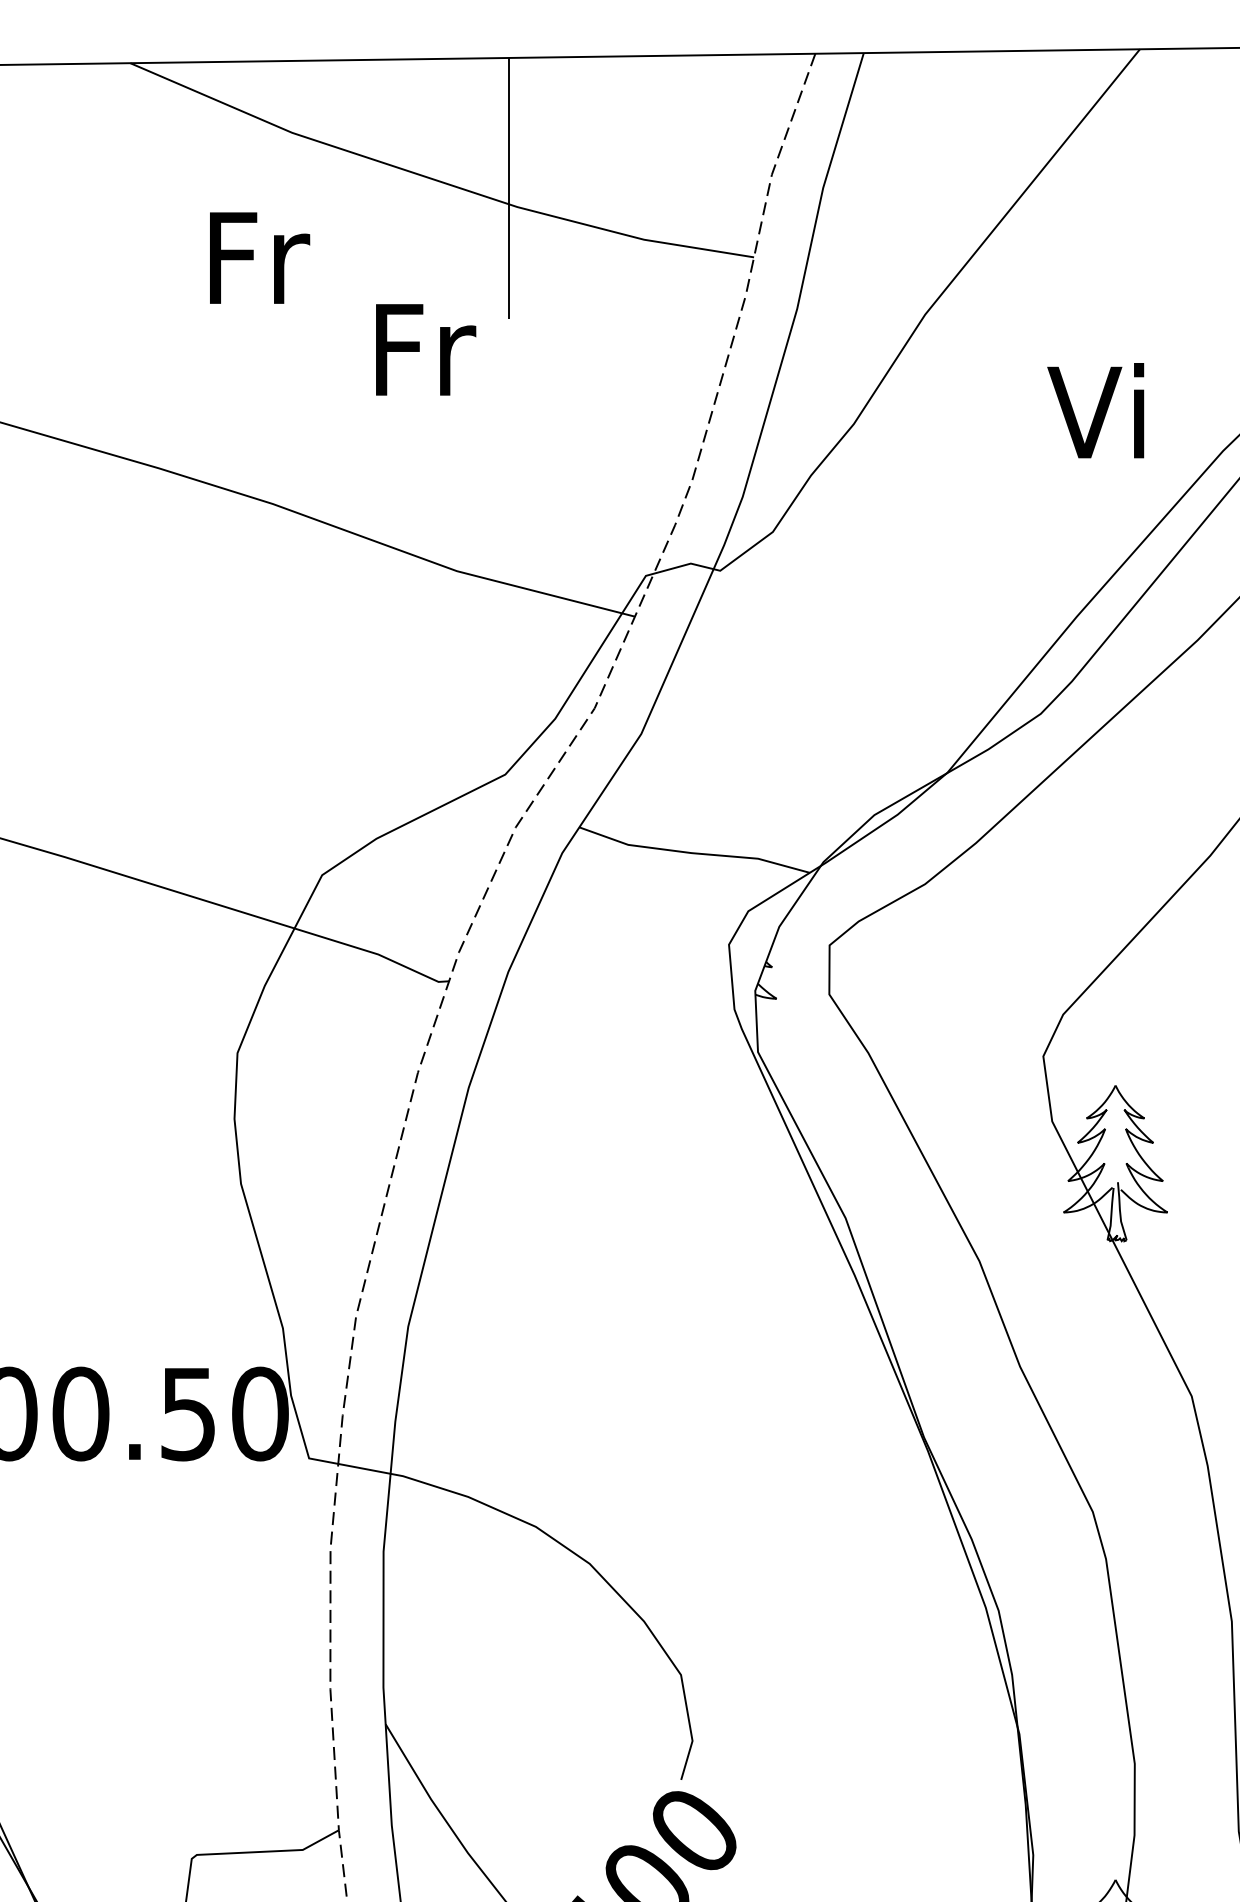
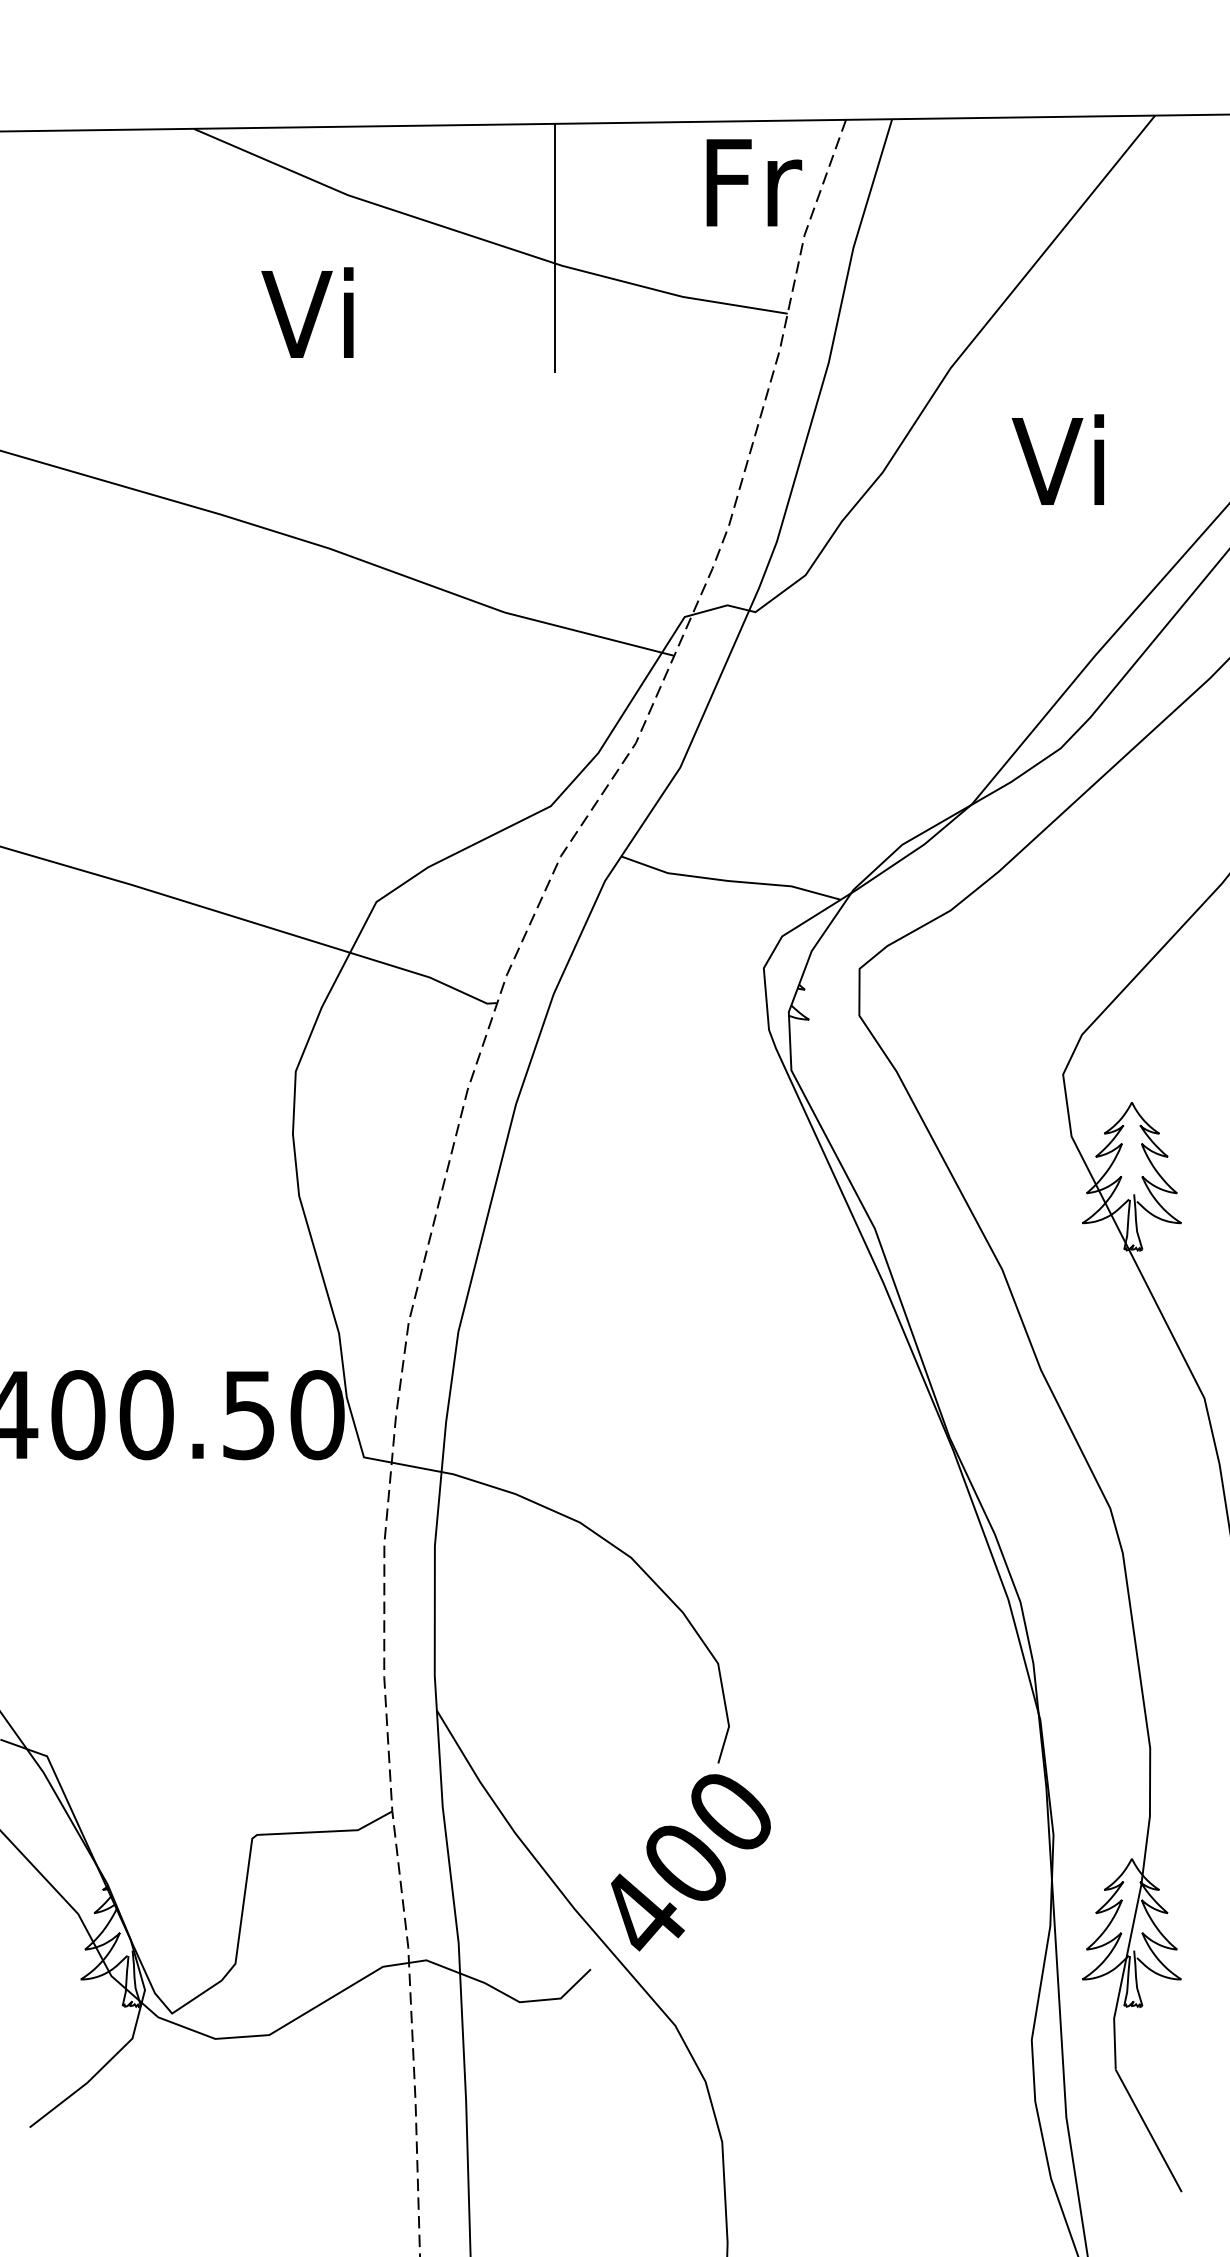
text: (255, 256) -> (312, 312), Fr -> Vi
text: (426, 349) -> (754, 182), moved
text: (1095, 410) -> (1057, 459), moved

